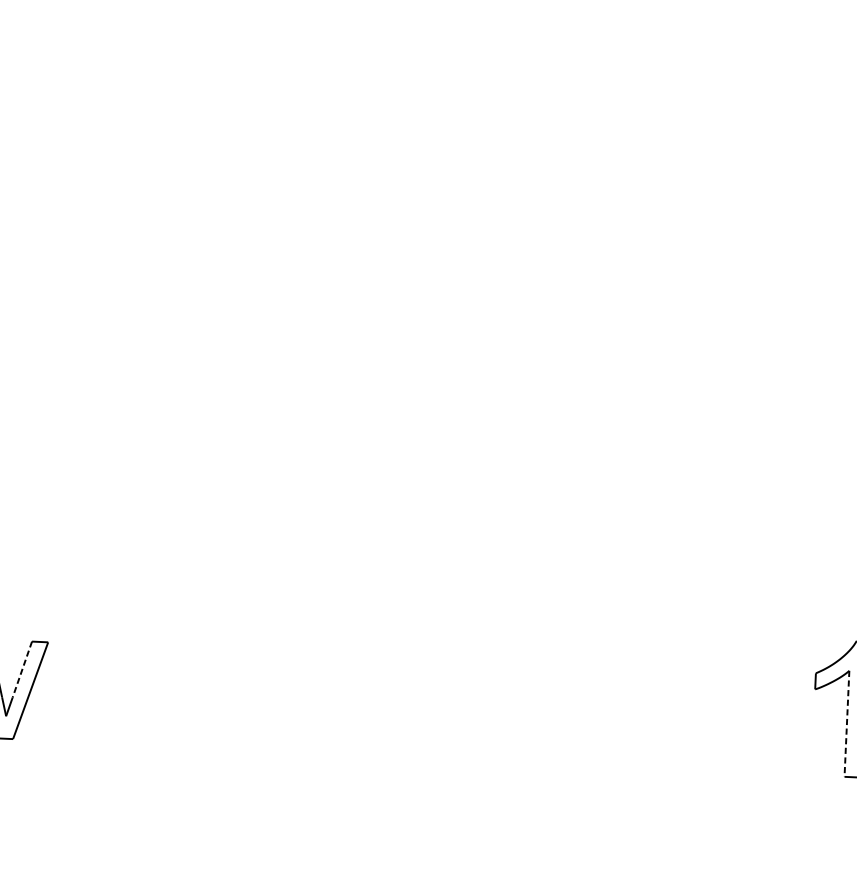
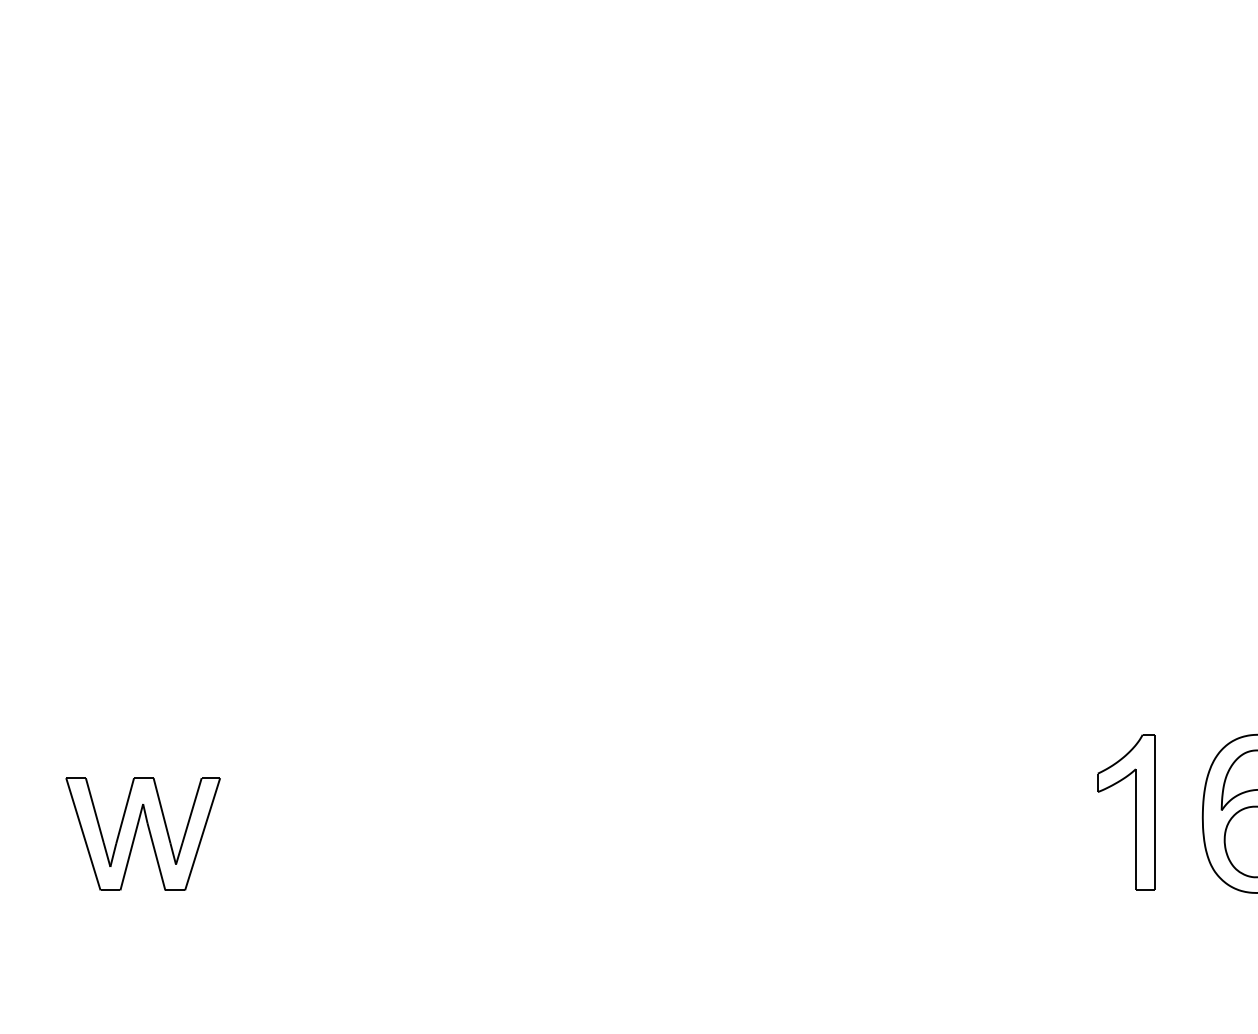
line: (22, 669) -> (192, 810), dashed -> solid
line: (846, 723) -> (1135, 829), dashed -> solid

